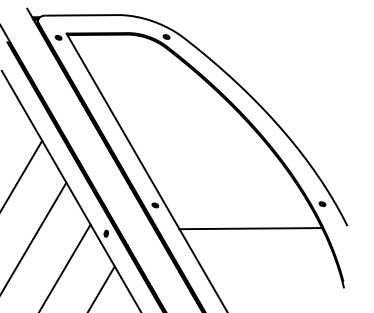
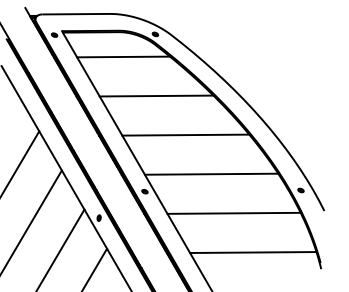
line: (132, 60) -> (123, 56), added
line: (167, 102) -> (156, 95), added
line: (199, 144) -> (186, 134), added
line: (226, 186) -> (211, 174), added
line: (271, 270) -> (253, 252), added

